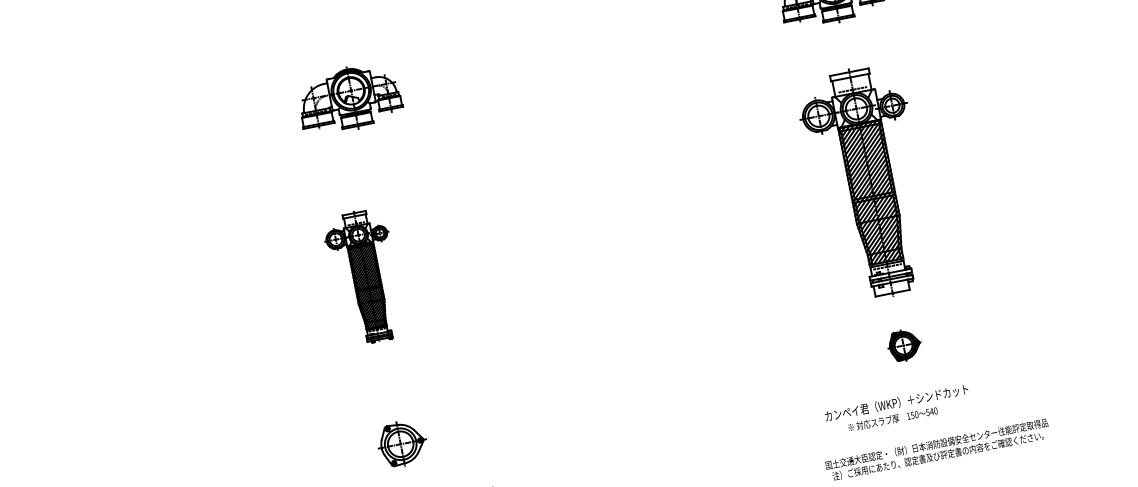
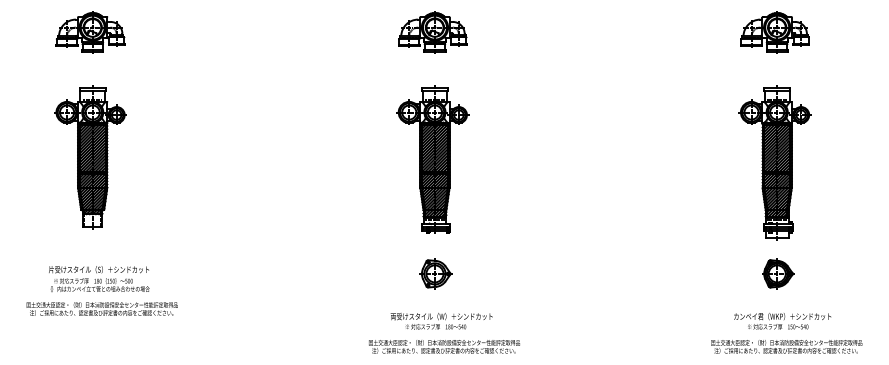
part: (348, 98) -> (432, 32), moved
part: (364, 277) -> (432, 159), size x1.67
part: (904, 344) -> (778, 273), size x1.43
text: (897, 410) -> (782, 321), moved

